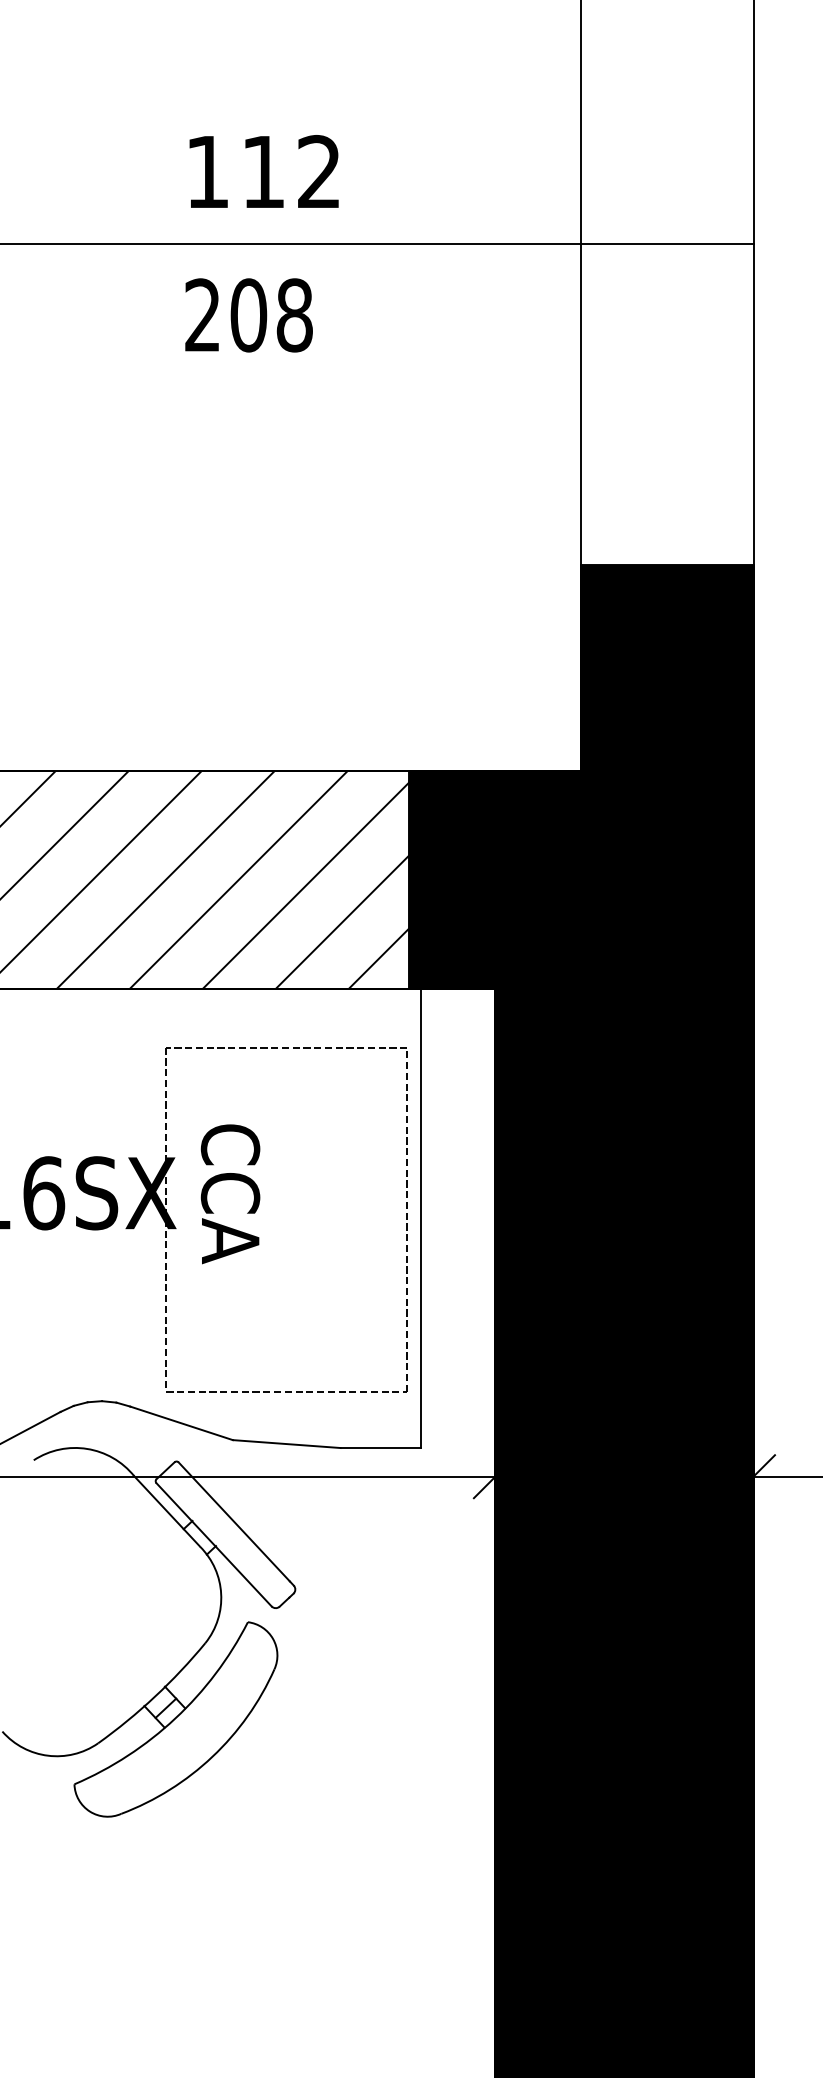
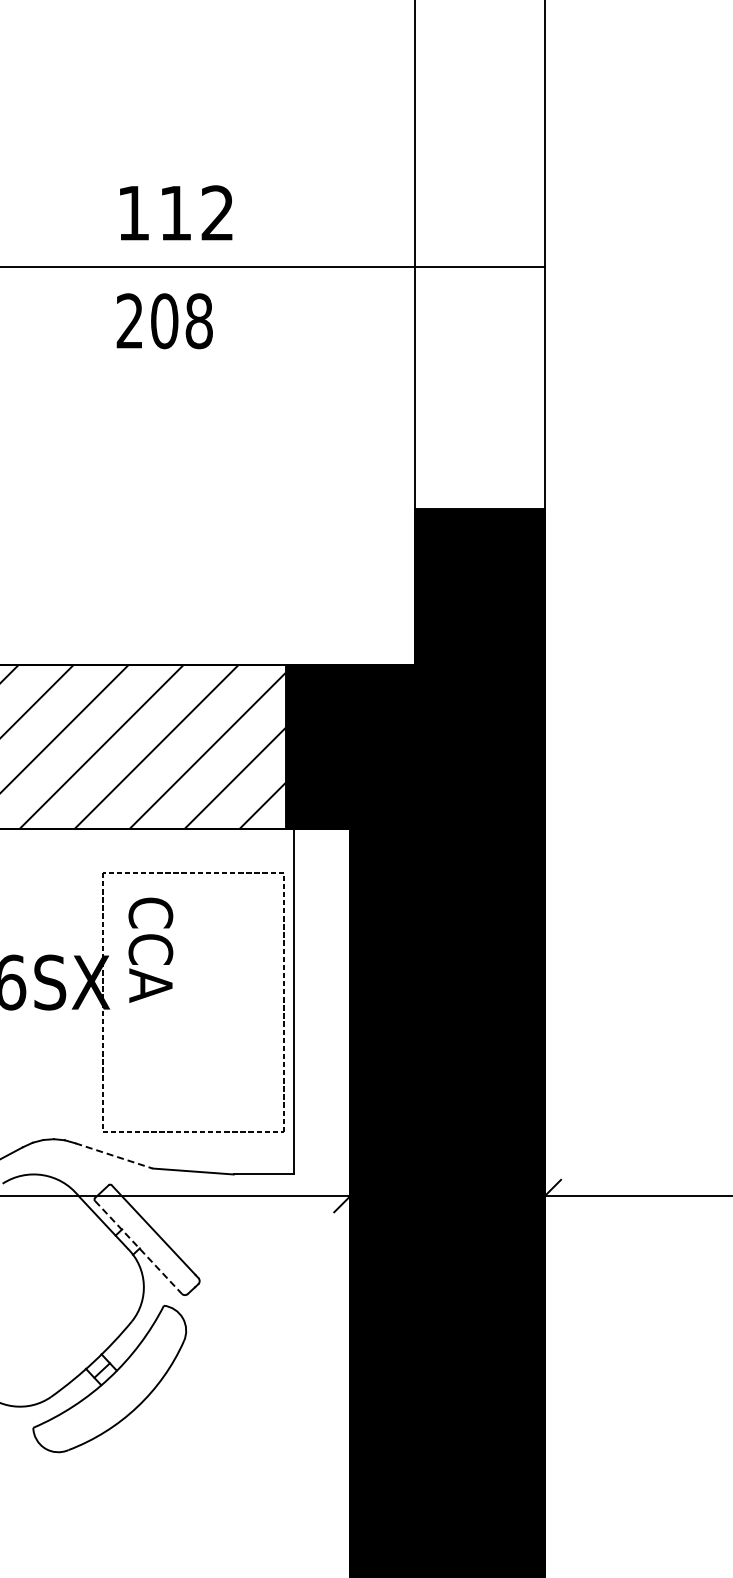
text: (230, 1193) -> (150, 949), moved
line: (180, 1422) -> (113, 1155), solid -> dashed
line: (214, 1544) -> (138, 1247), solid -> dashed

